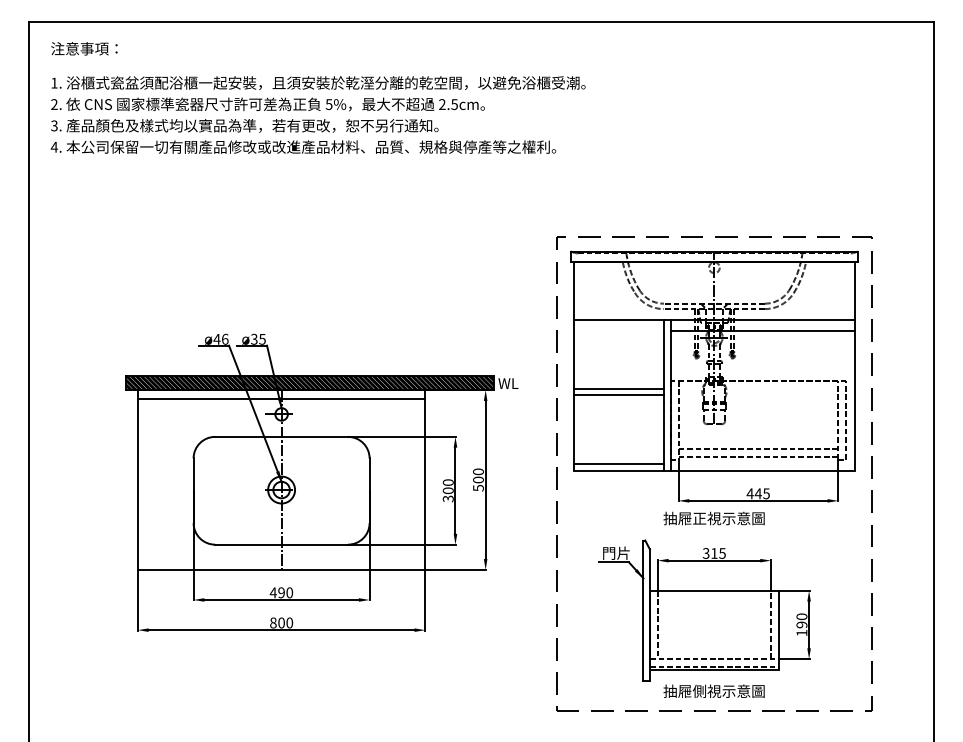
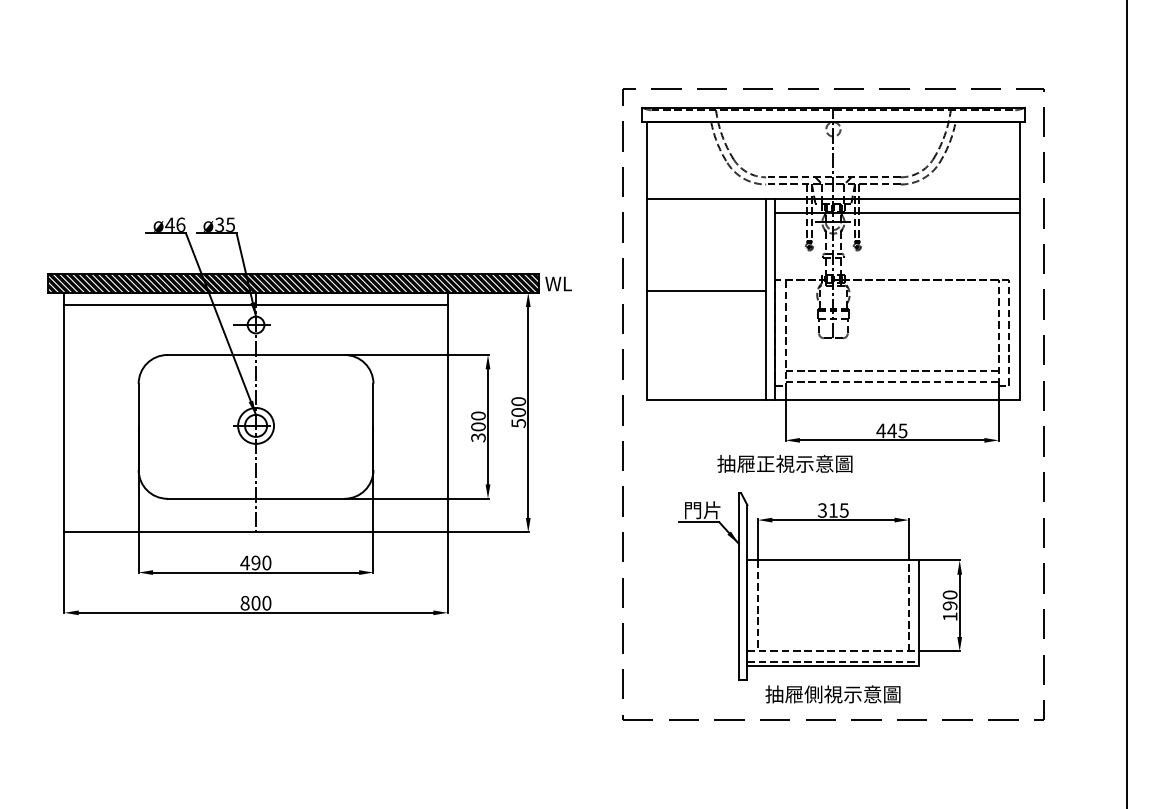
line: (619, 395) -> (706, 299), removed
line: (619, 464) -> (706, 391), removed
text: (713, 518) -> (784, 463), moved

